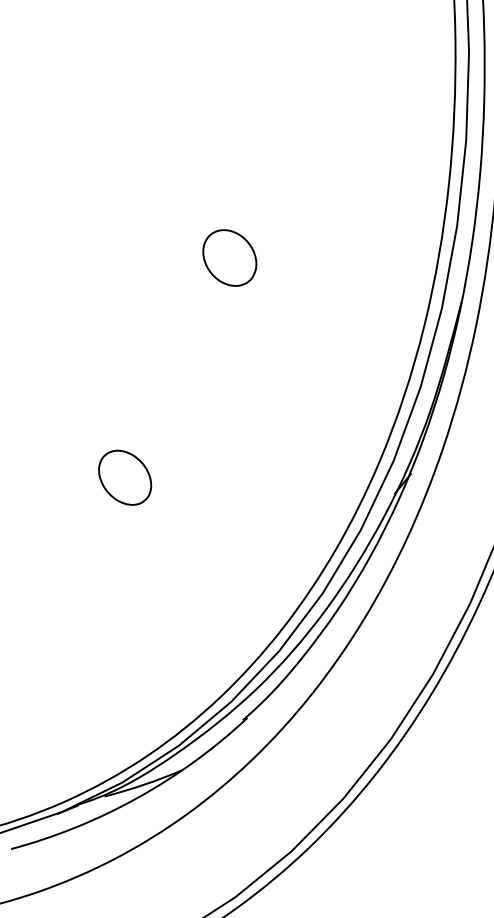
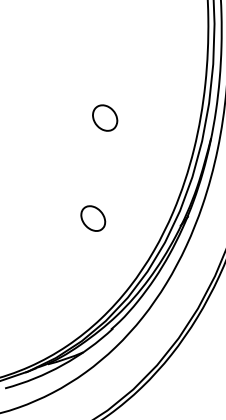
part: (125, 477) -> (93, 218), moved

